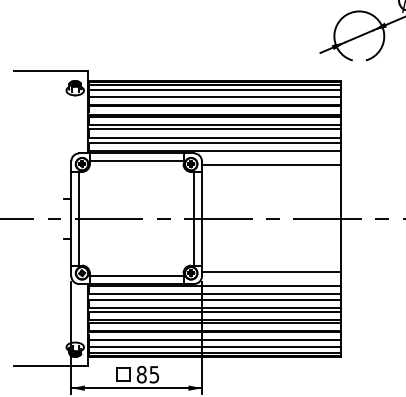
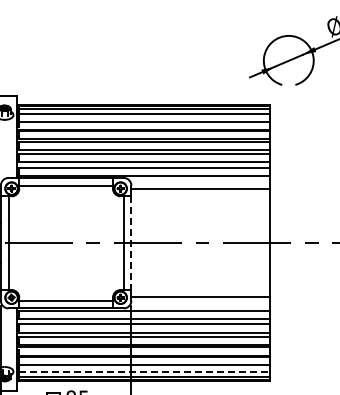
line: (201, 218) -> (130, 242), solid -> dashed
line: (214, 347) -> (143, 371), solid -> dashed

